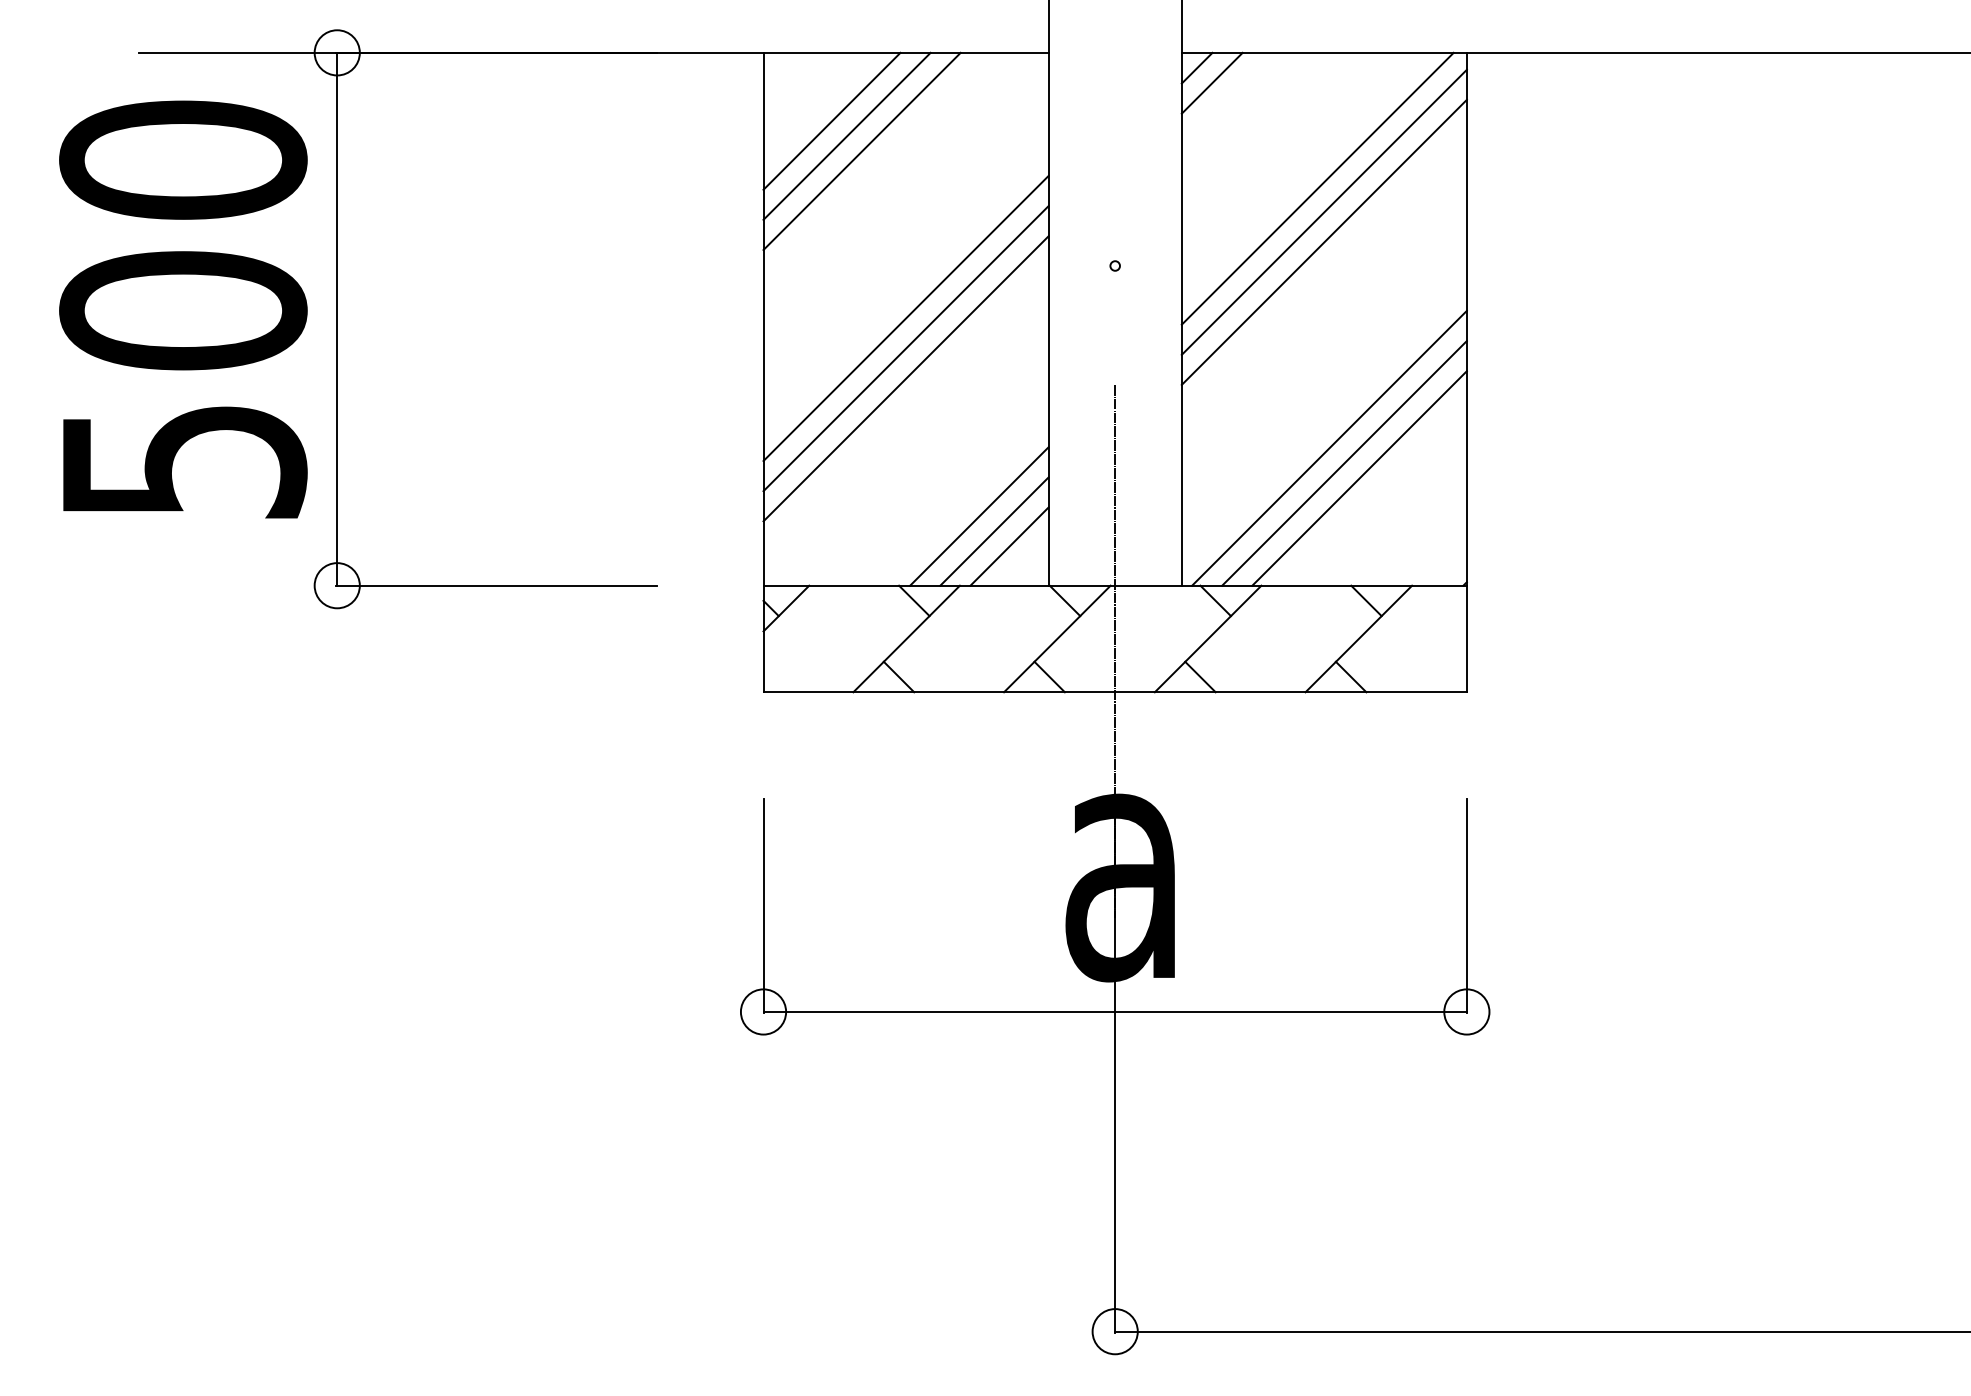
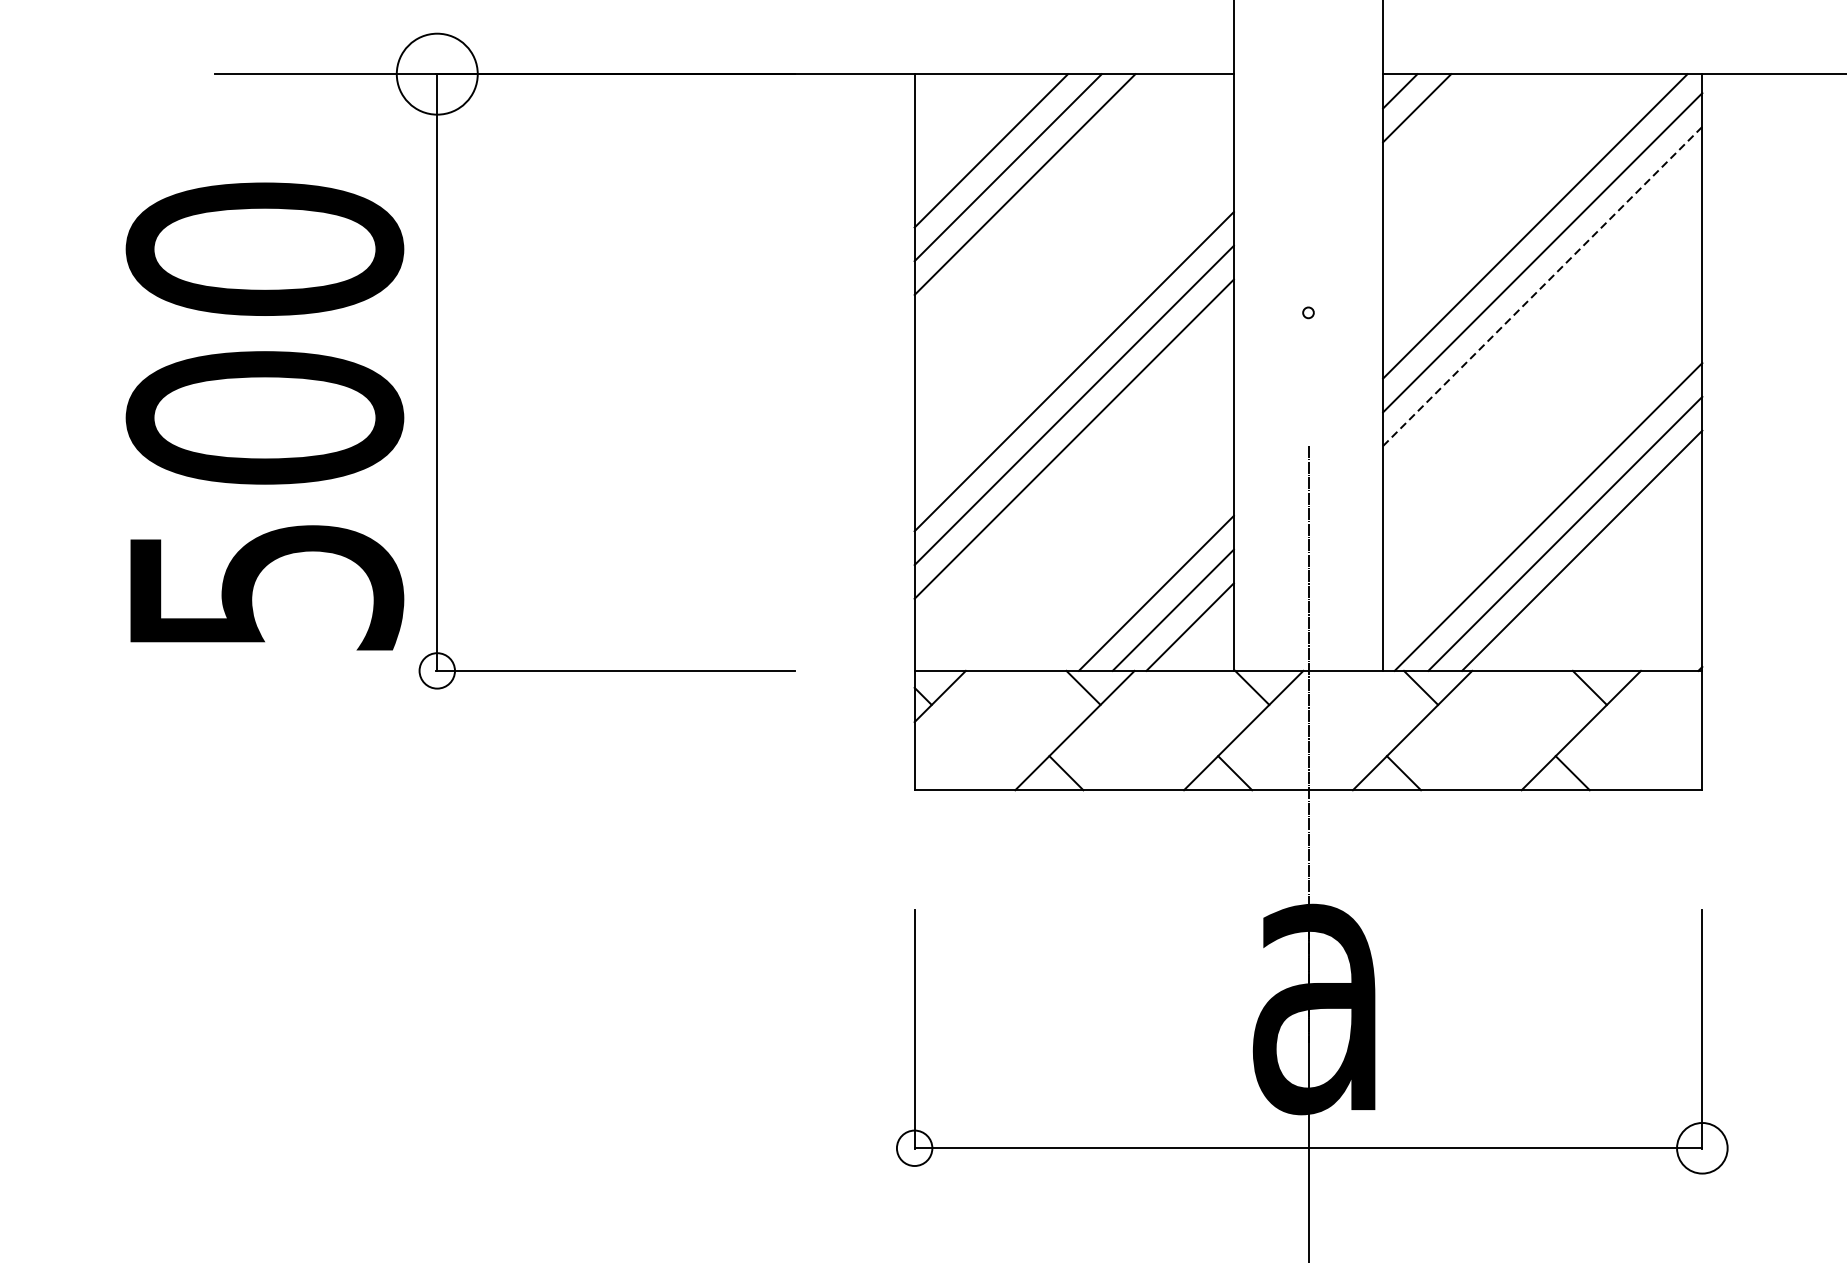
circle: (336, 52) -> (436, 73), size x1.6
line: (1324, 242) -> (1542, 286), solid -> dashed
text: (183, 309) -> (265, 416), moved
circle: (336, 585) -> (436, 670), size x0.7
circle: (763, 1011) -> (914, 1147), size x0.7

